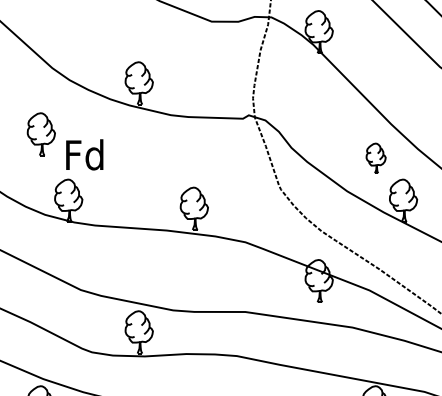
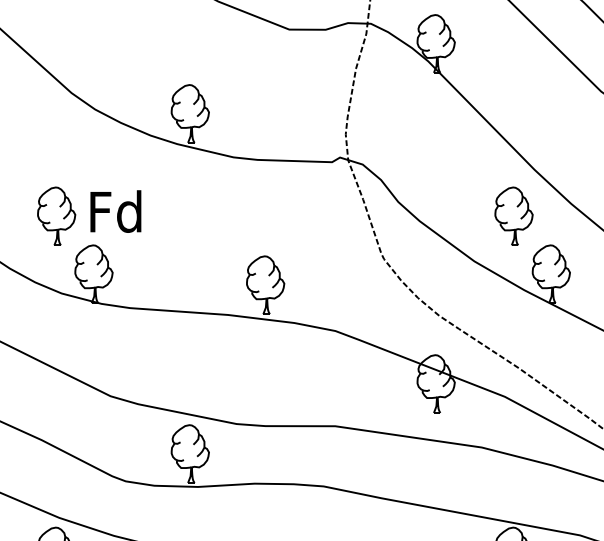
part: (40, 134) -> (55, 216), moved
part: (375, 158) -> (513, 216), size x1.43

